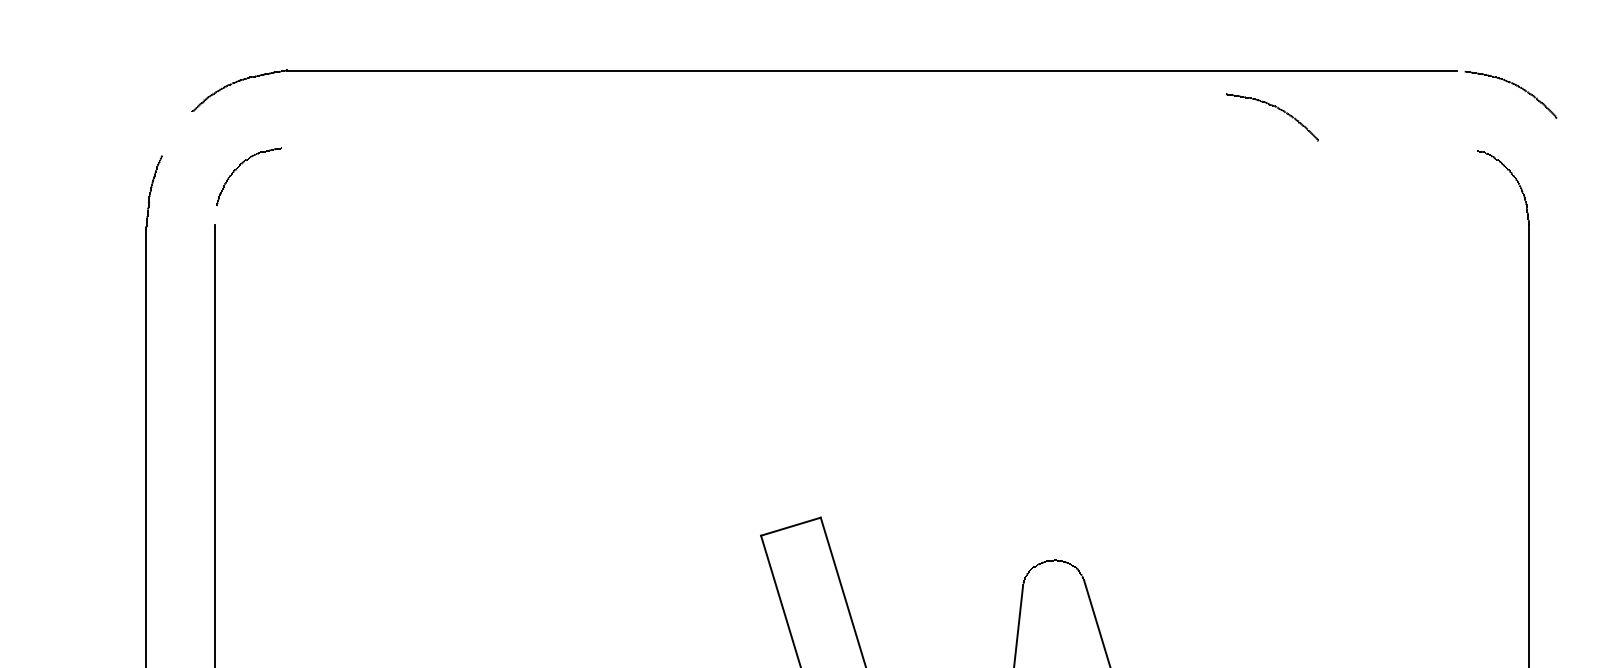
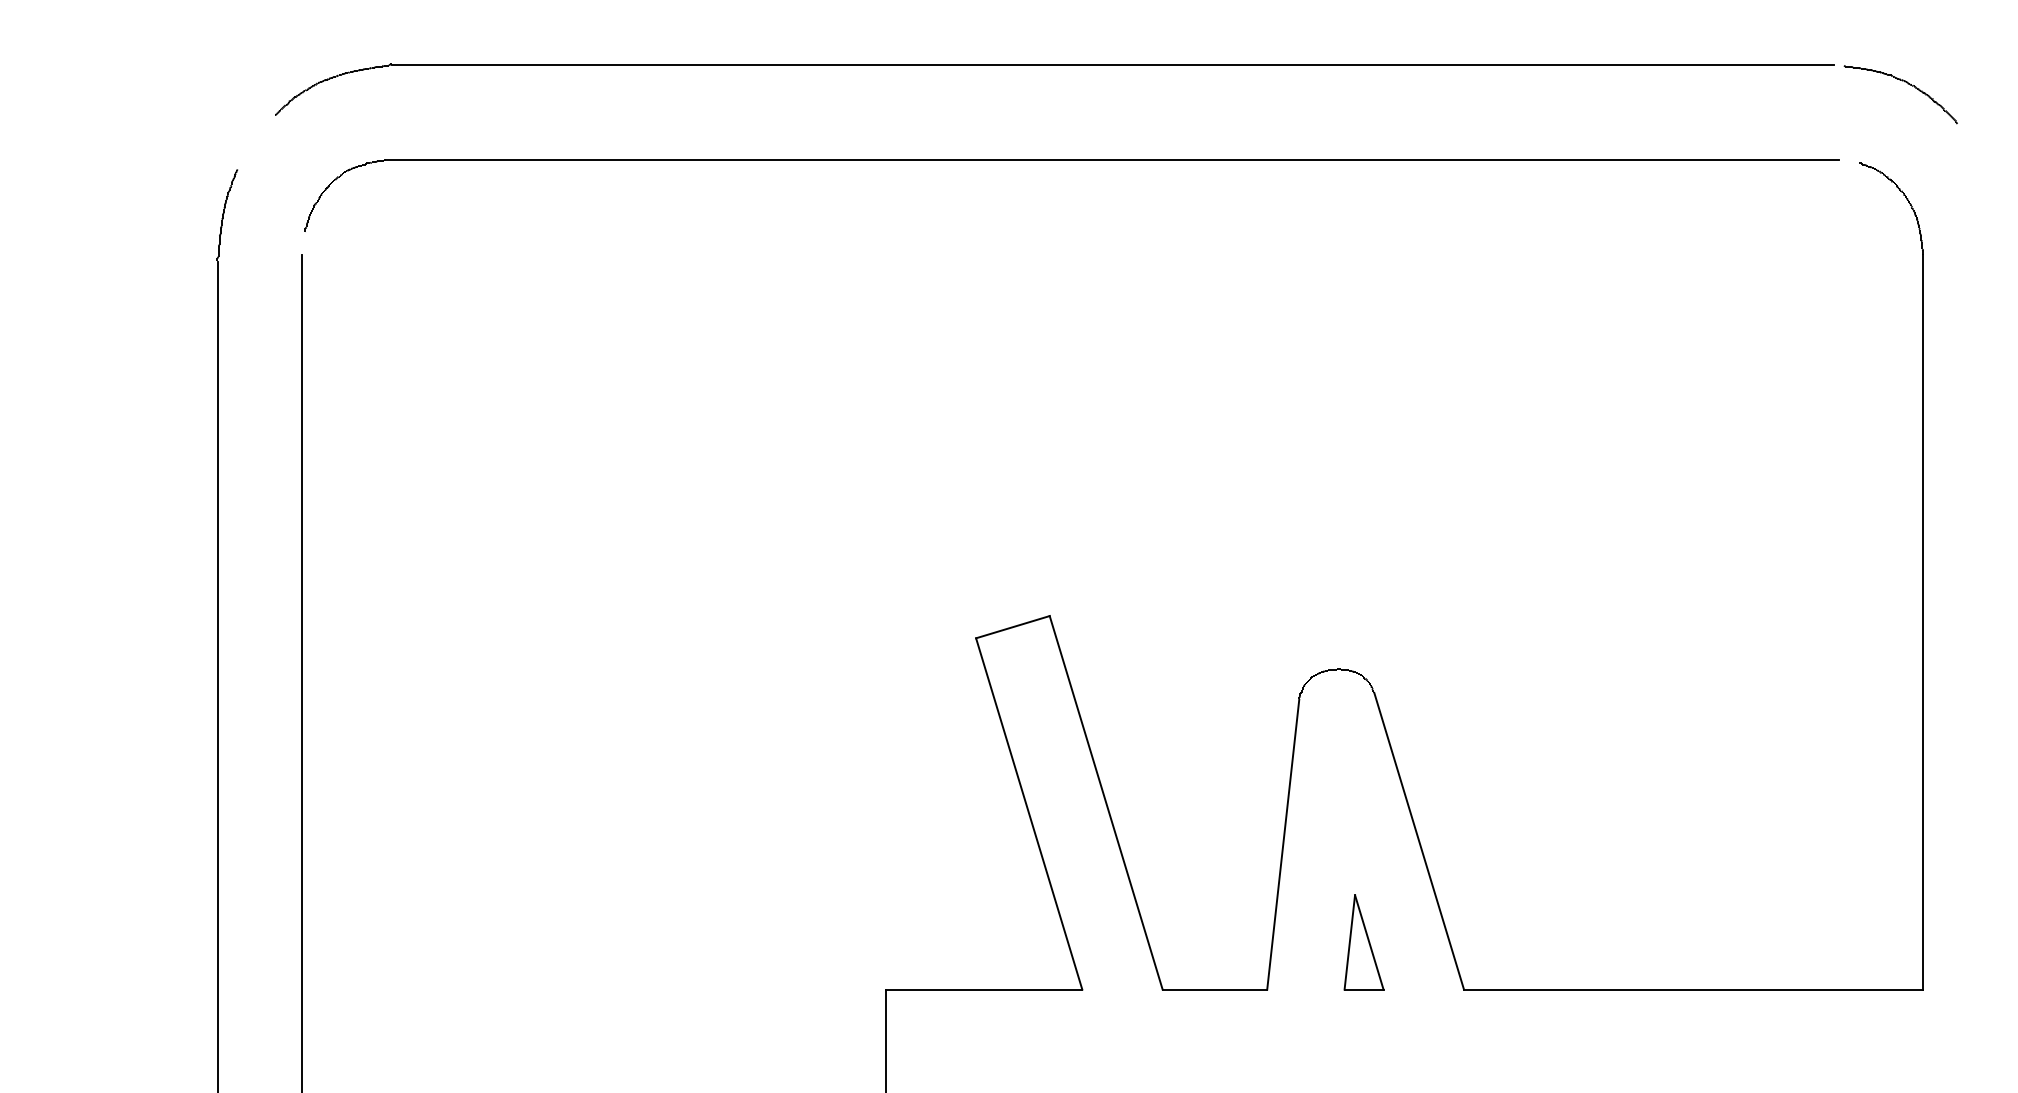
curve: (1275, 107) -> (1610, 110), removed
line: (871, 148) -> (1112, 160), added

